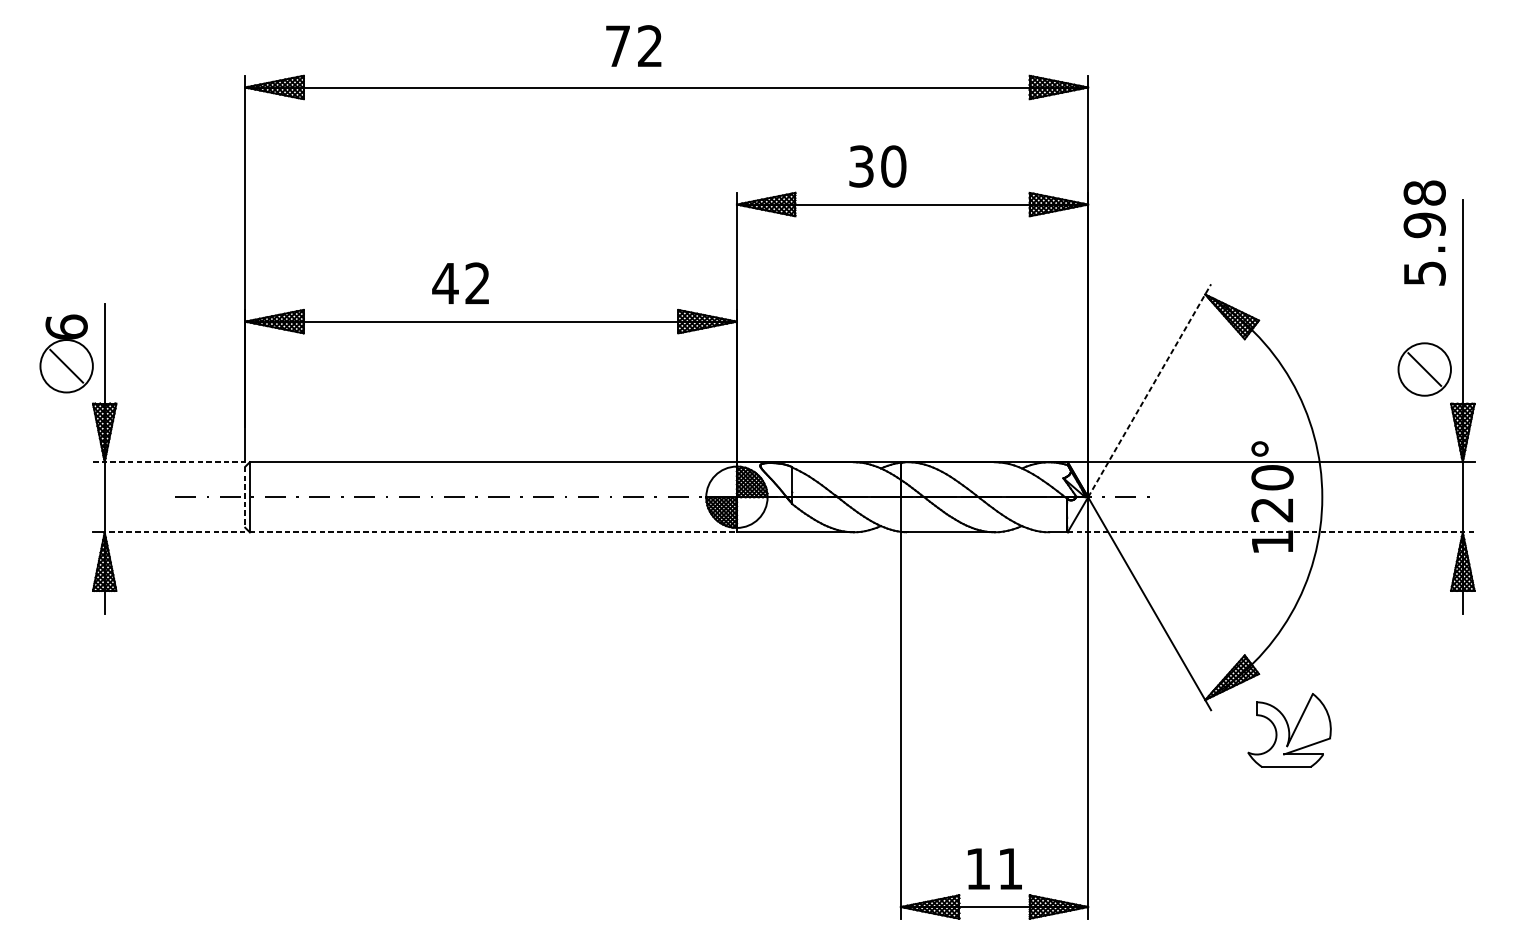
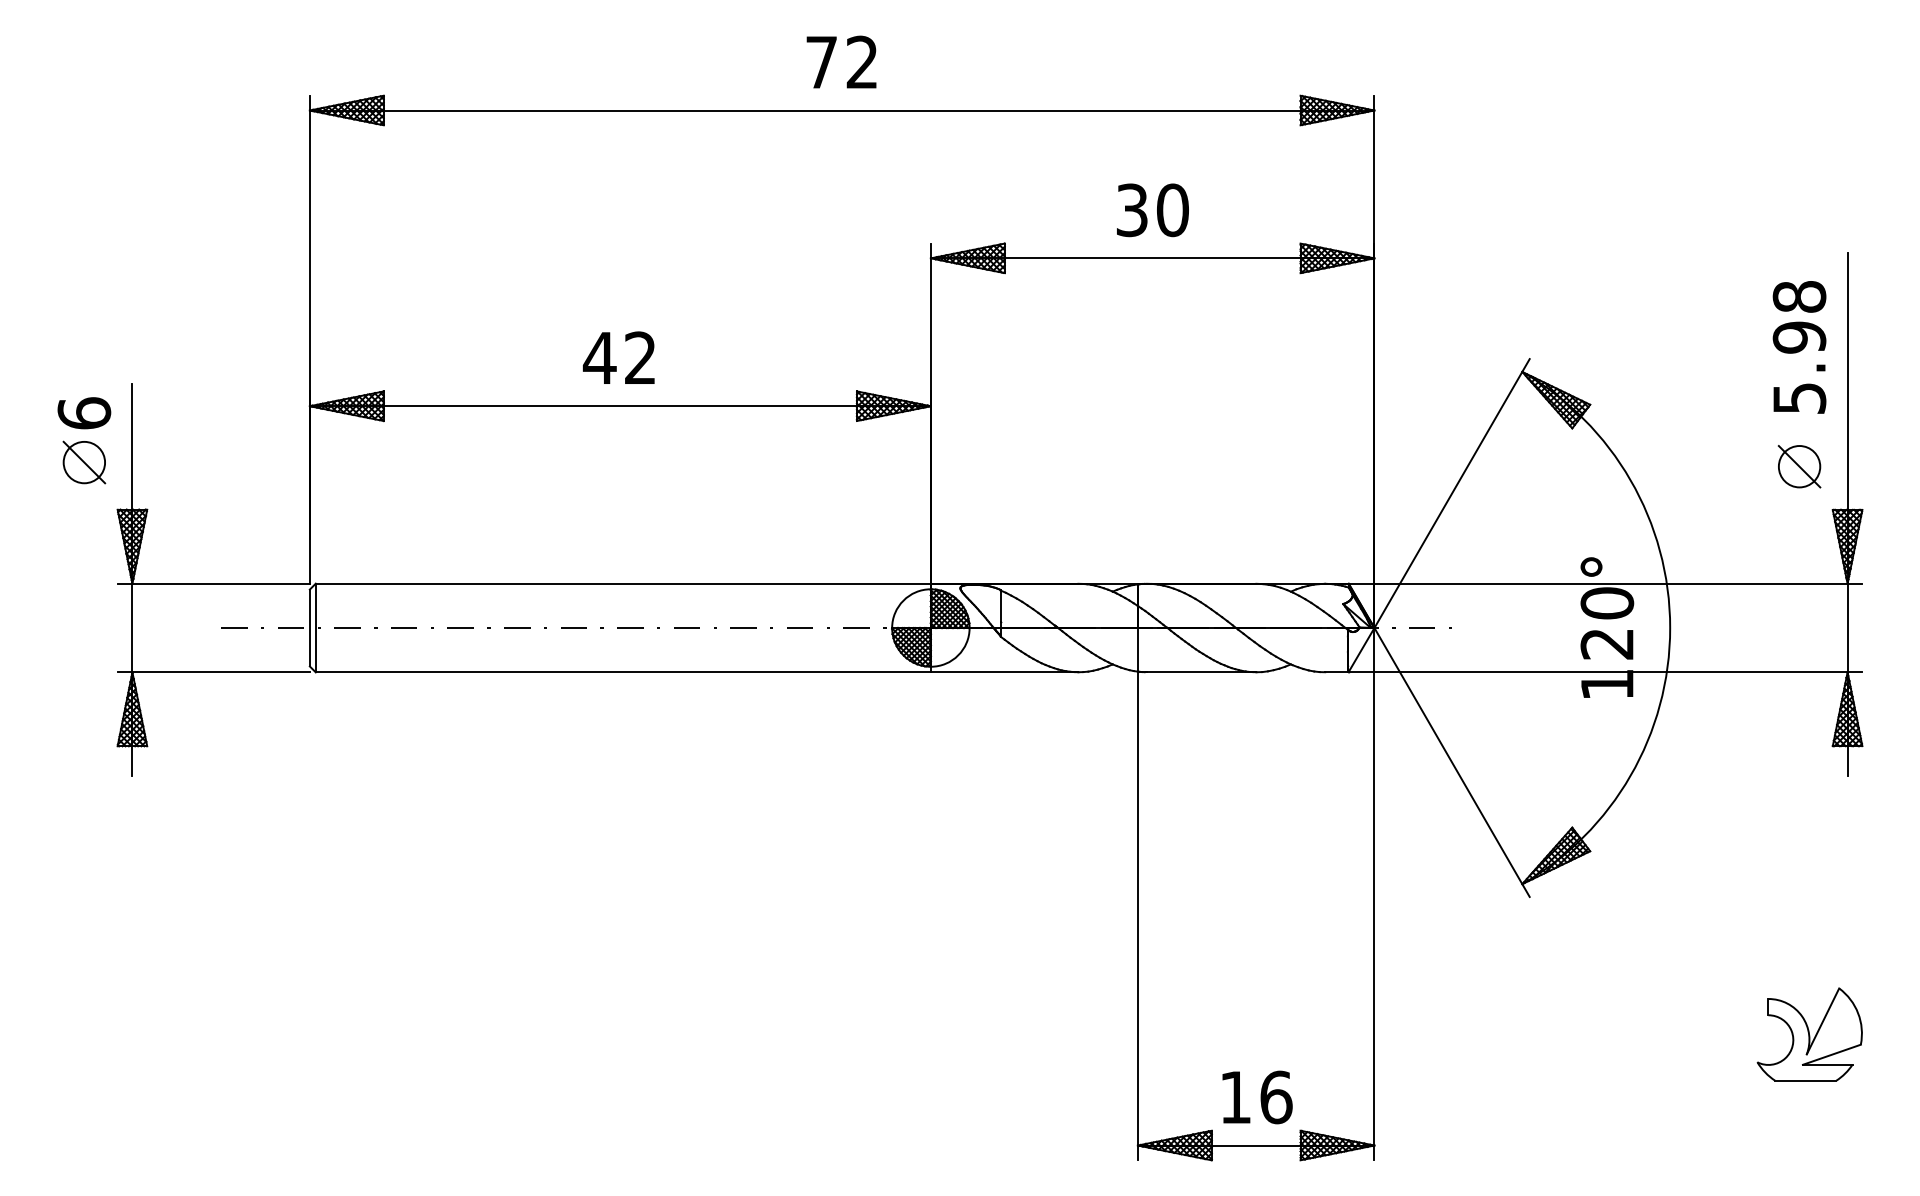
text: (633, 45) -> (841, 61), moved
text: (877, 166) -> (1152, 210), moved
text: (1424, 233) -> (1799, 347), moved
text: (460, 283) -> (618, 357), moved
circle: (66, 366) -> (84, 462), size x0.62
circle: (1424, 369) -> (1799, 466), size x0.62
line: (1149, 390) -> (1452, 493), dashed -> solid
line: (169, 462) -> (214, 583), dashed -> solid
line: (244, 497) -> (309, 628), dashed -> solid
line: (175, 532) -> (221, 672), dashed -> solid
line: (493, 532) -> (623, 672), dashed -> solid
line: (1271, 532) -> (1605, 672), dashed -> solid
part: (1289, 730) -> (1809, 1034), moved
text: (1010, 869) -> (1276, 1097), 11 -> 16

